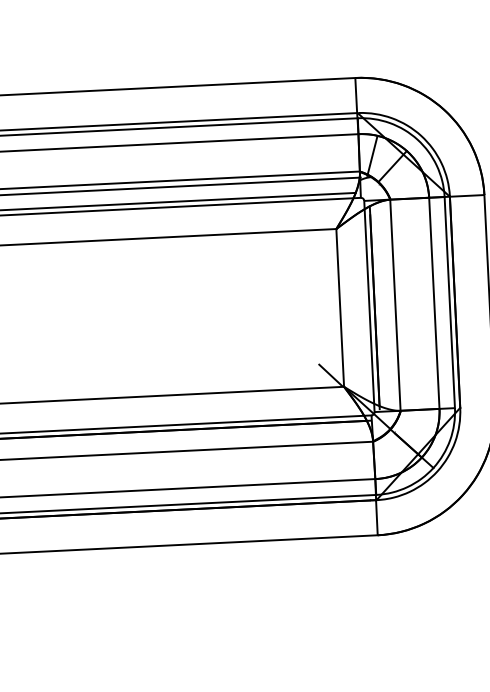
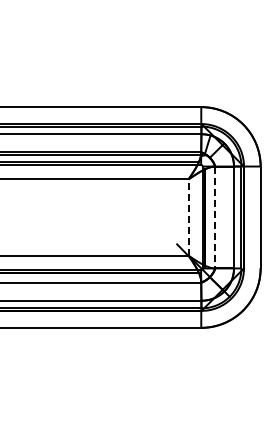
line: (396, 305) -> (215, 217), solid -> dashed
line: (340, 307) -> (188, 217), solid -> dashed

